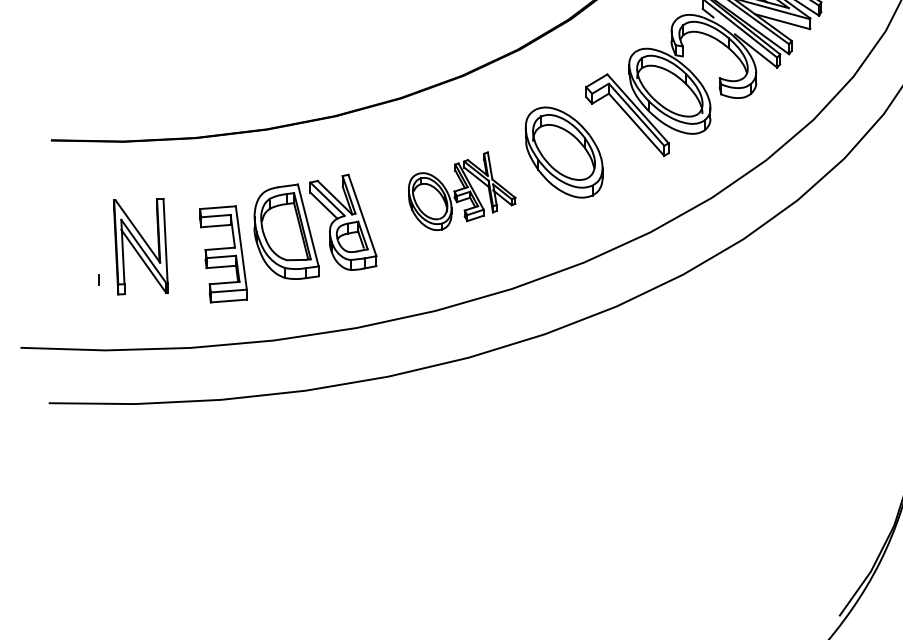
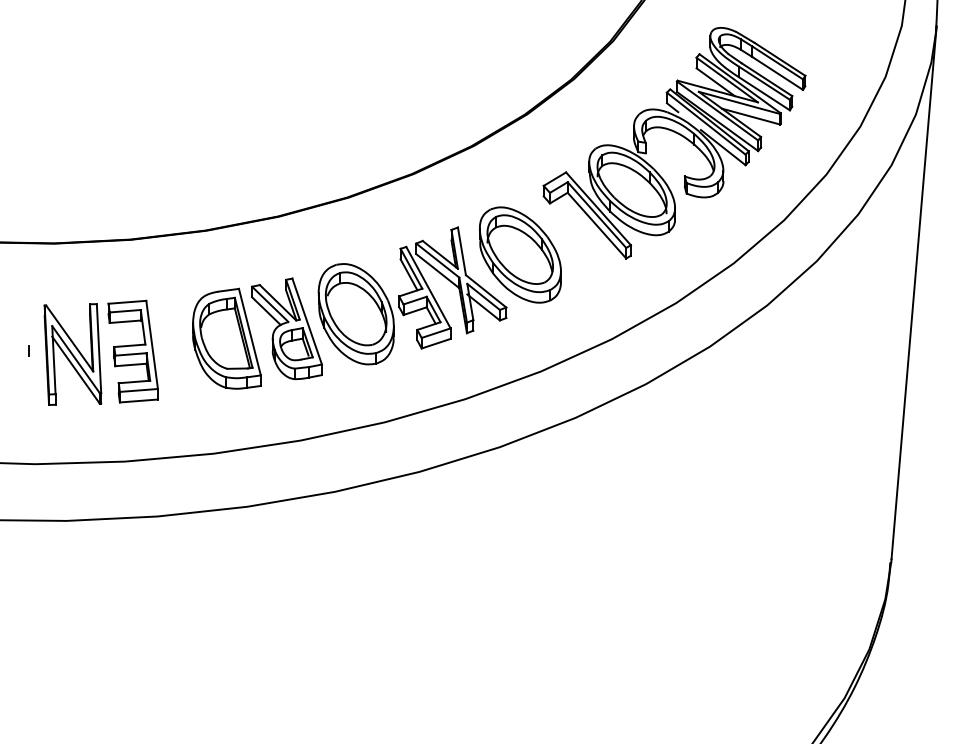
part: (462, 190) -> (412, 295), size x1.67
part: (222, 254) -> (132, 351), moved
line: (98, 279) -> (28, 350), moved

